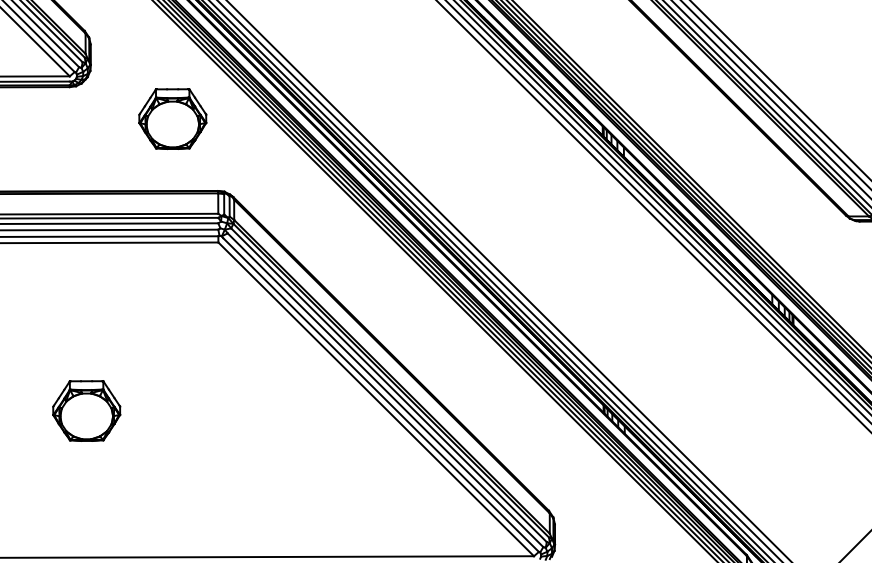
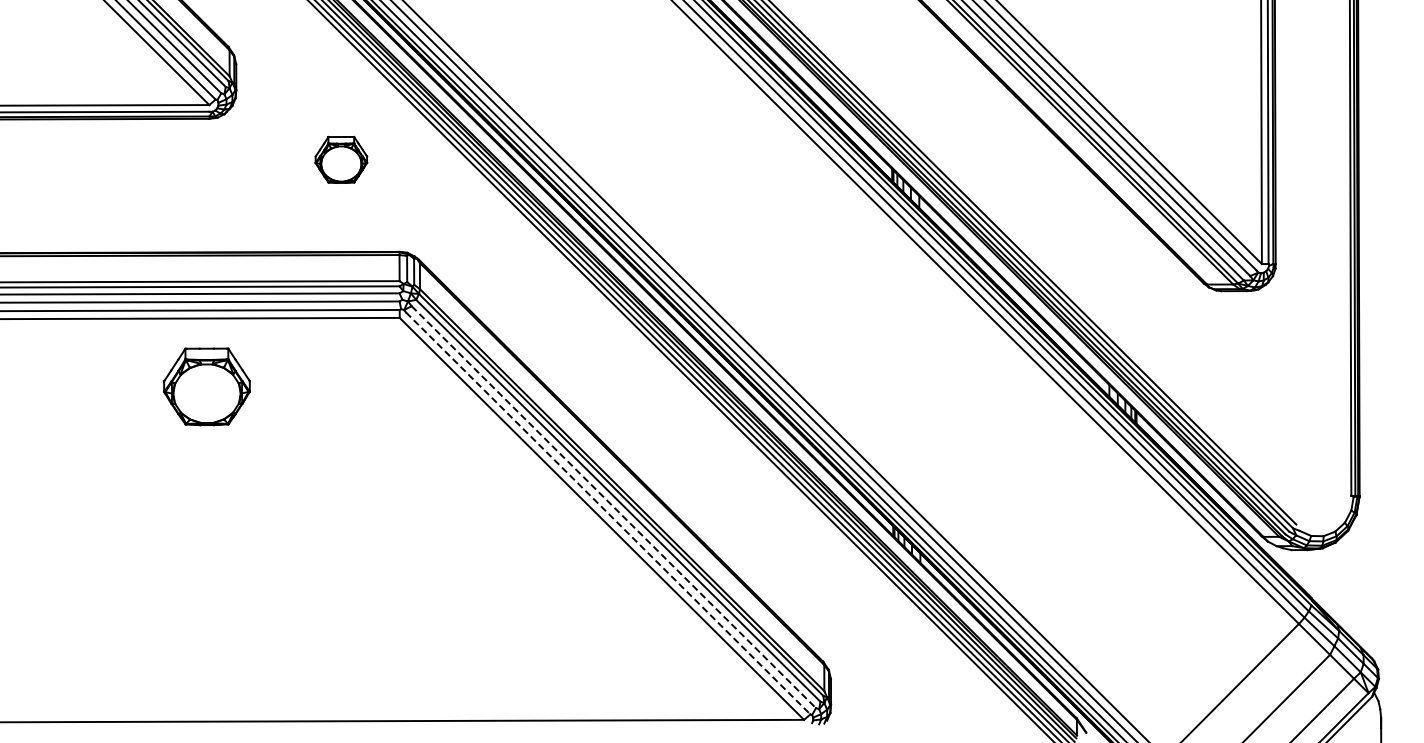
part: (172, 118) -> (341, 159), size x0.6
line: (386, 390) -> (614, 507), solid -> dashed
line: (381, 395) -> (608, 513), solid -> dashed
part: (86, 410) -> (206, 386), moved

